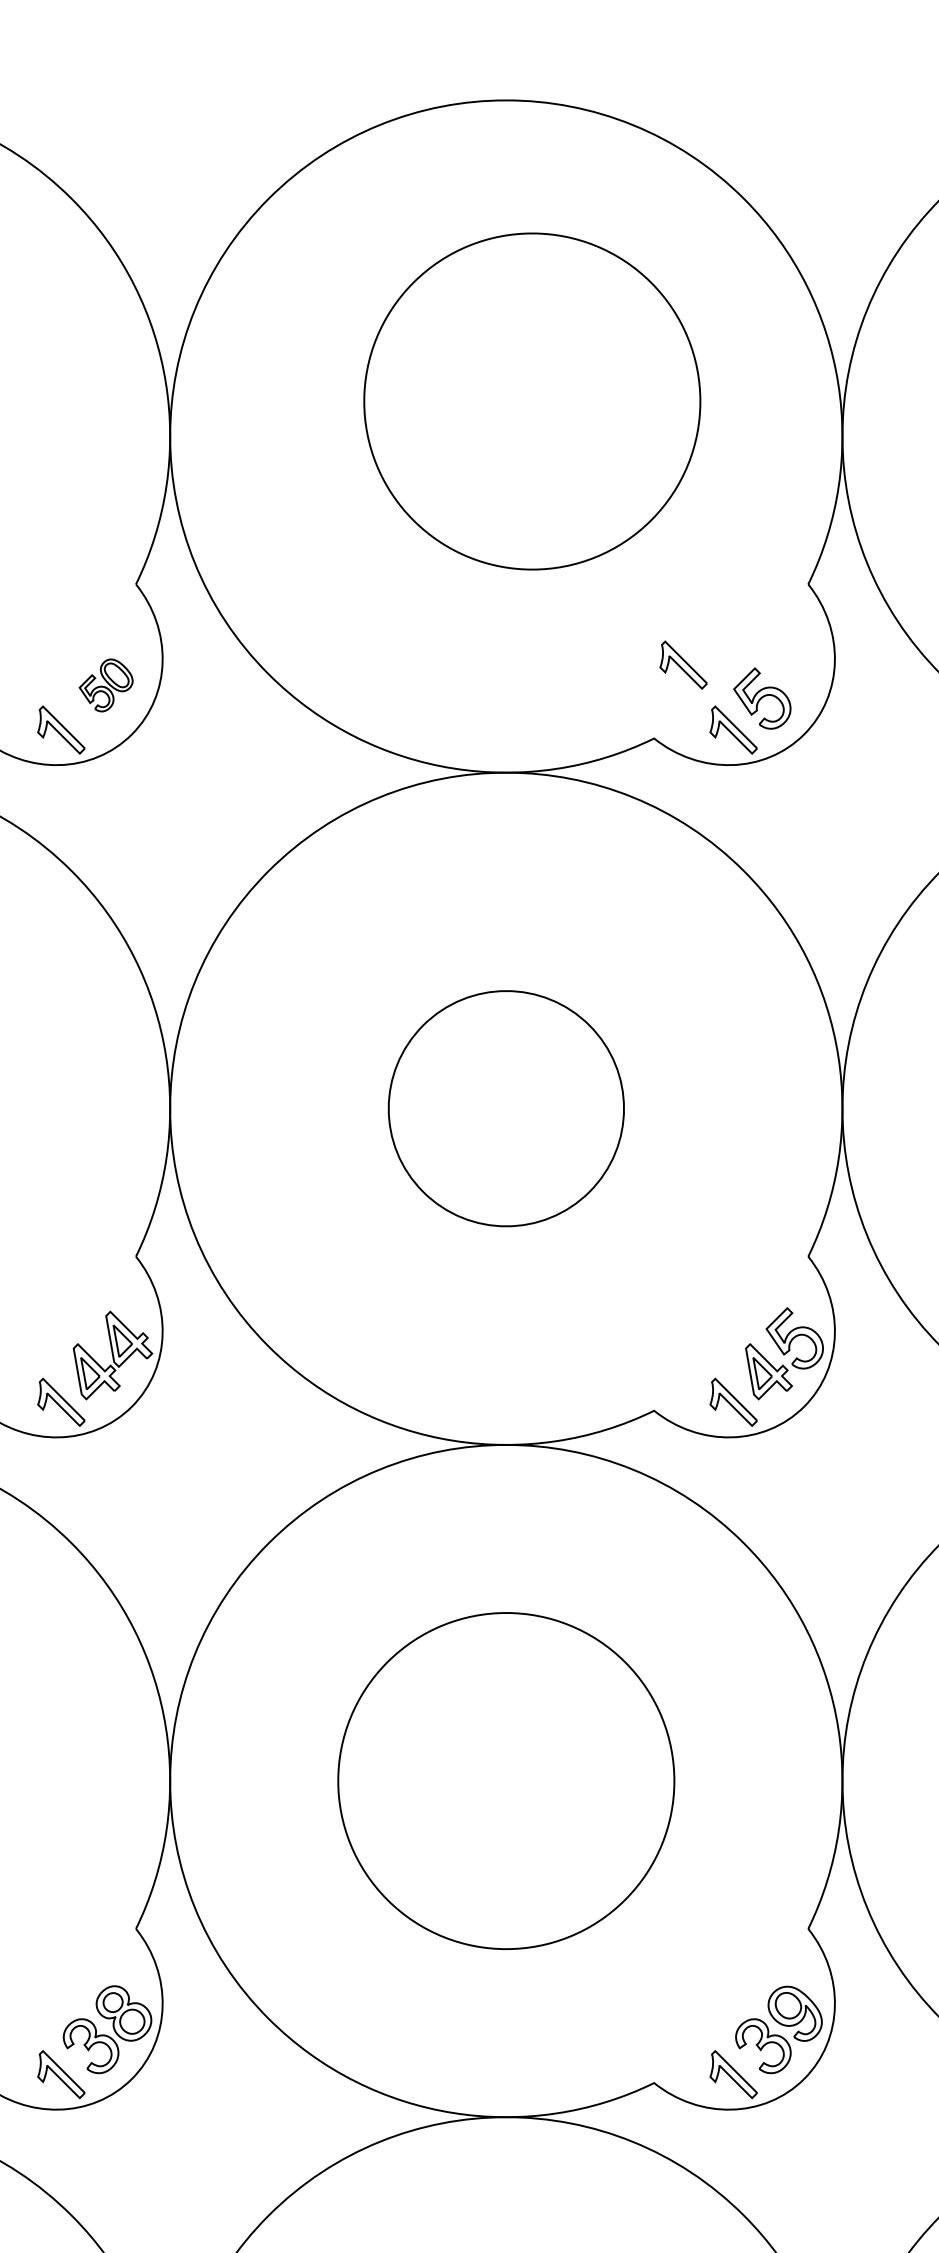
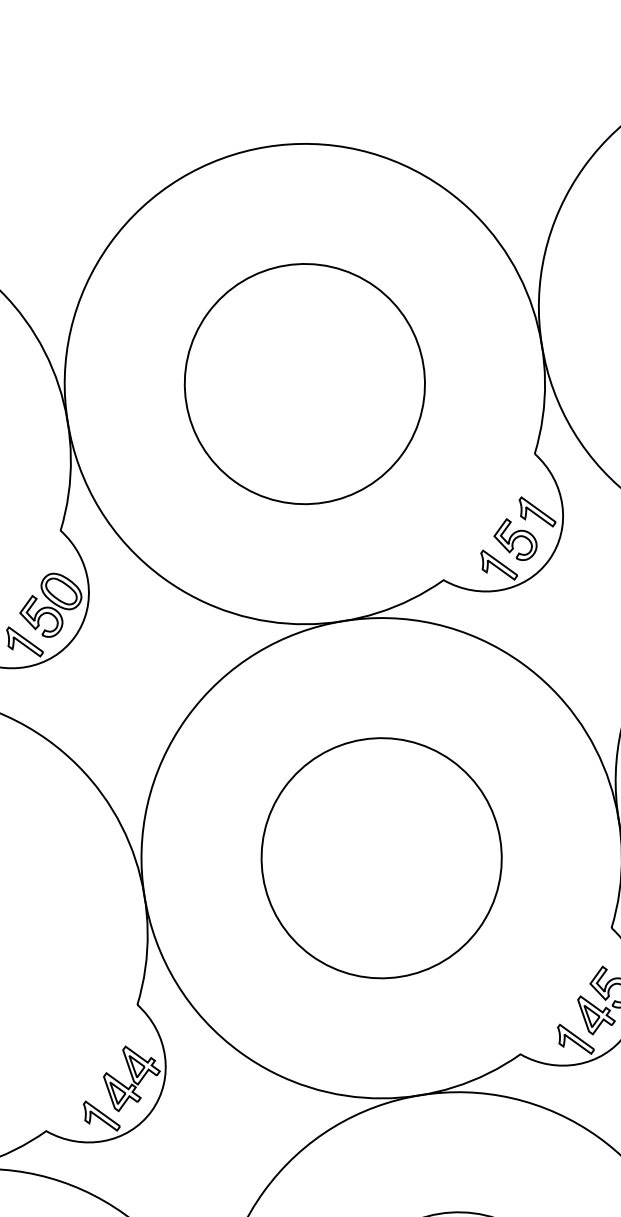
part: (532, 401) -> (305, 384), moved
part: (683, 664) -> (537, 511), moved
part: (106, 685) -> (51, 605), size x1.67
part: (506, 1108) -> (381, 858), size x1.43

